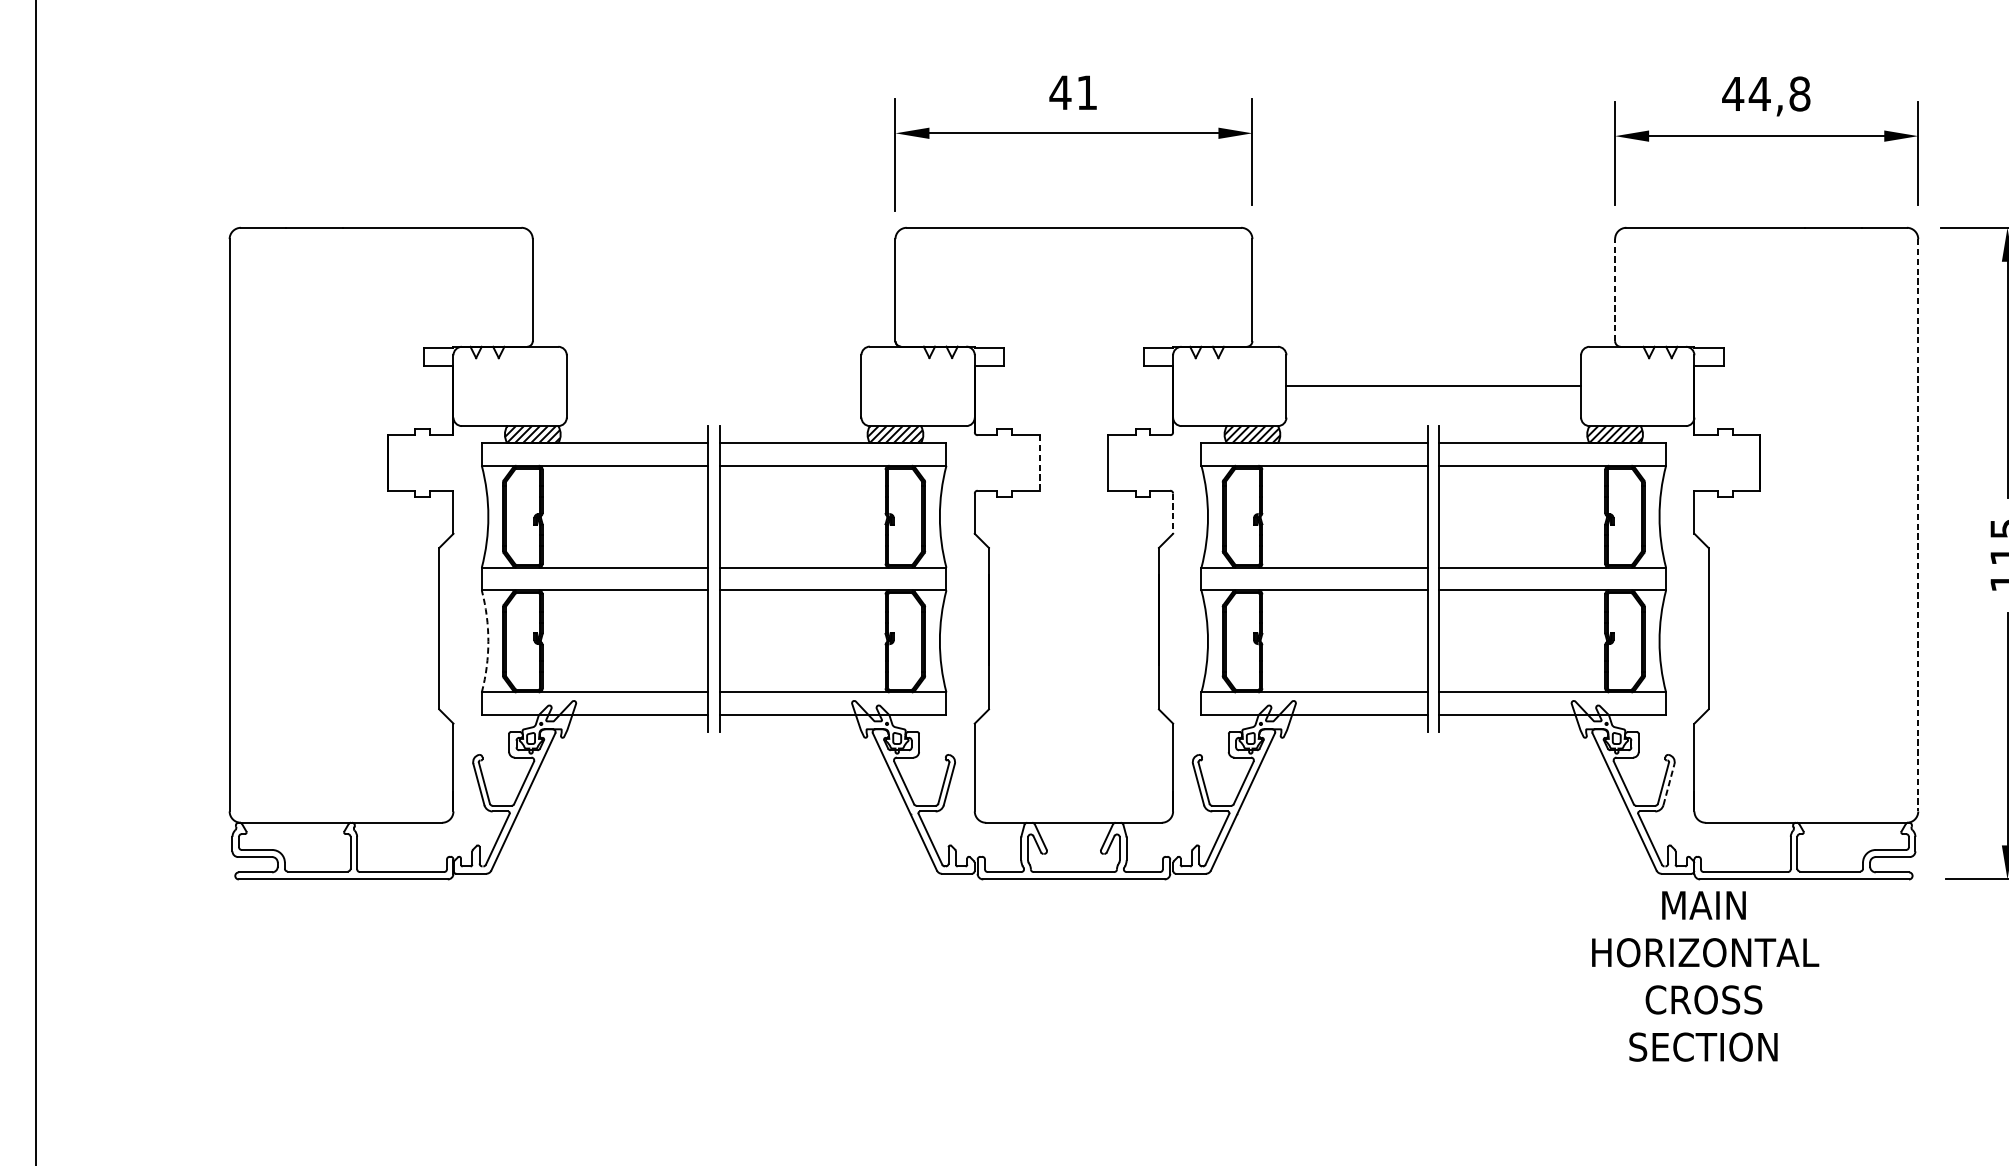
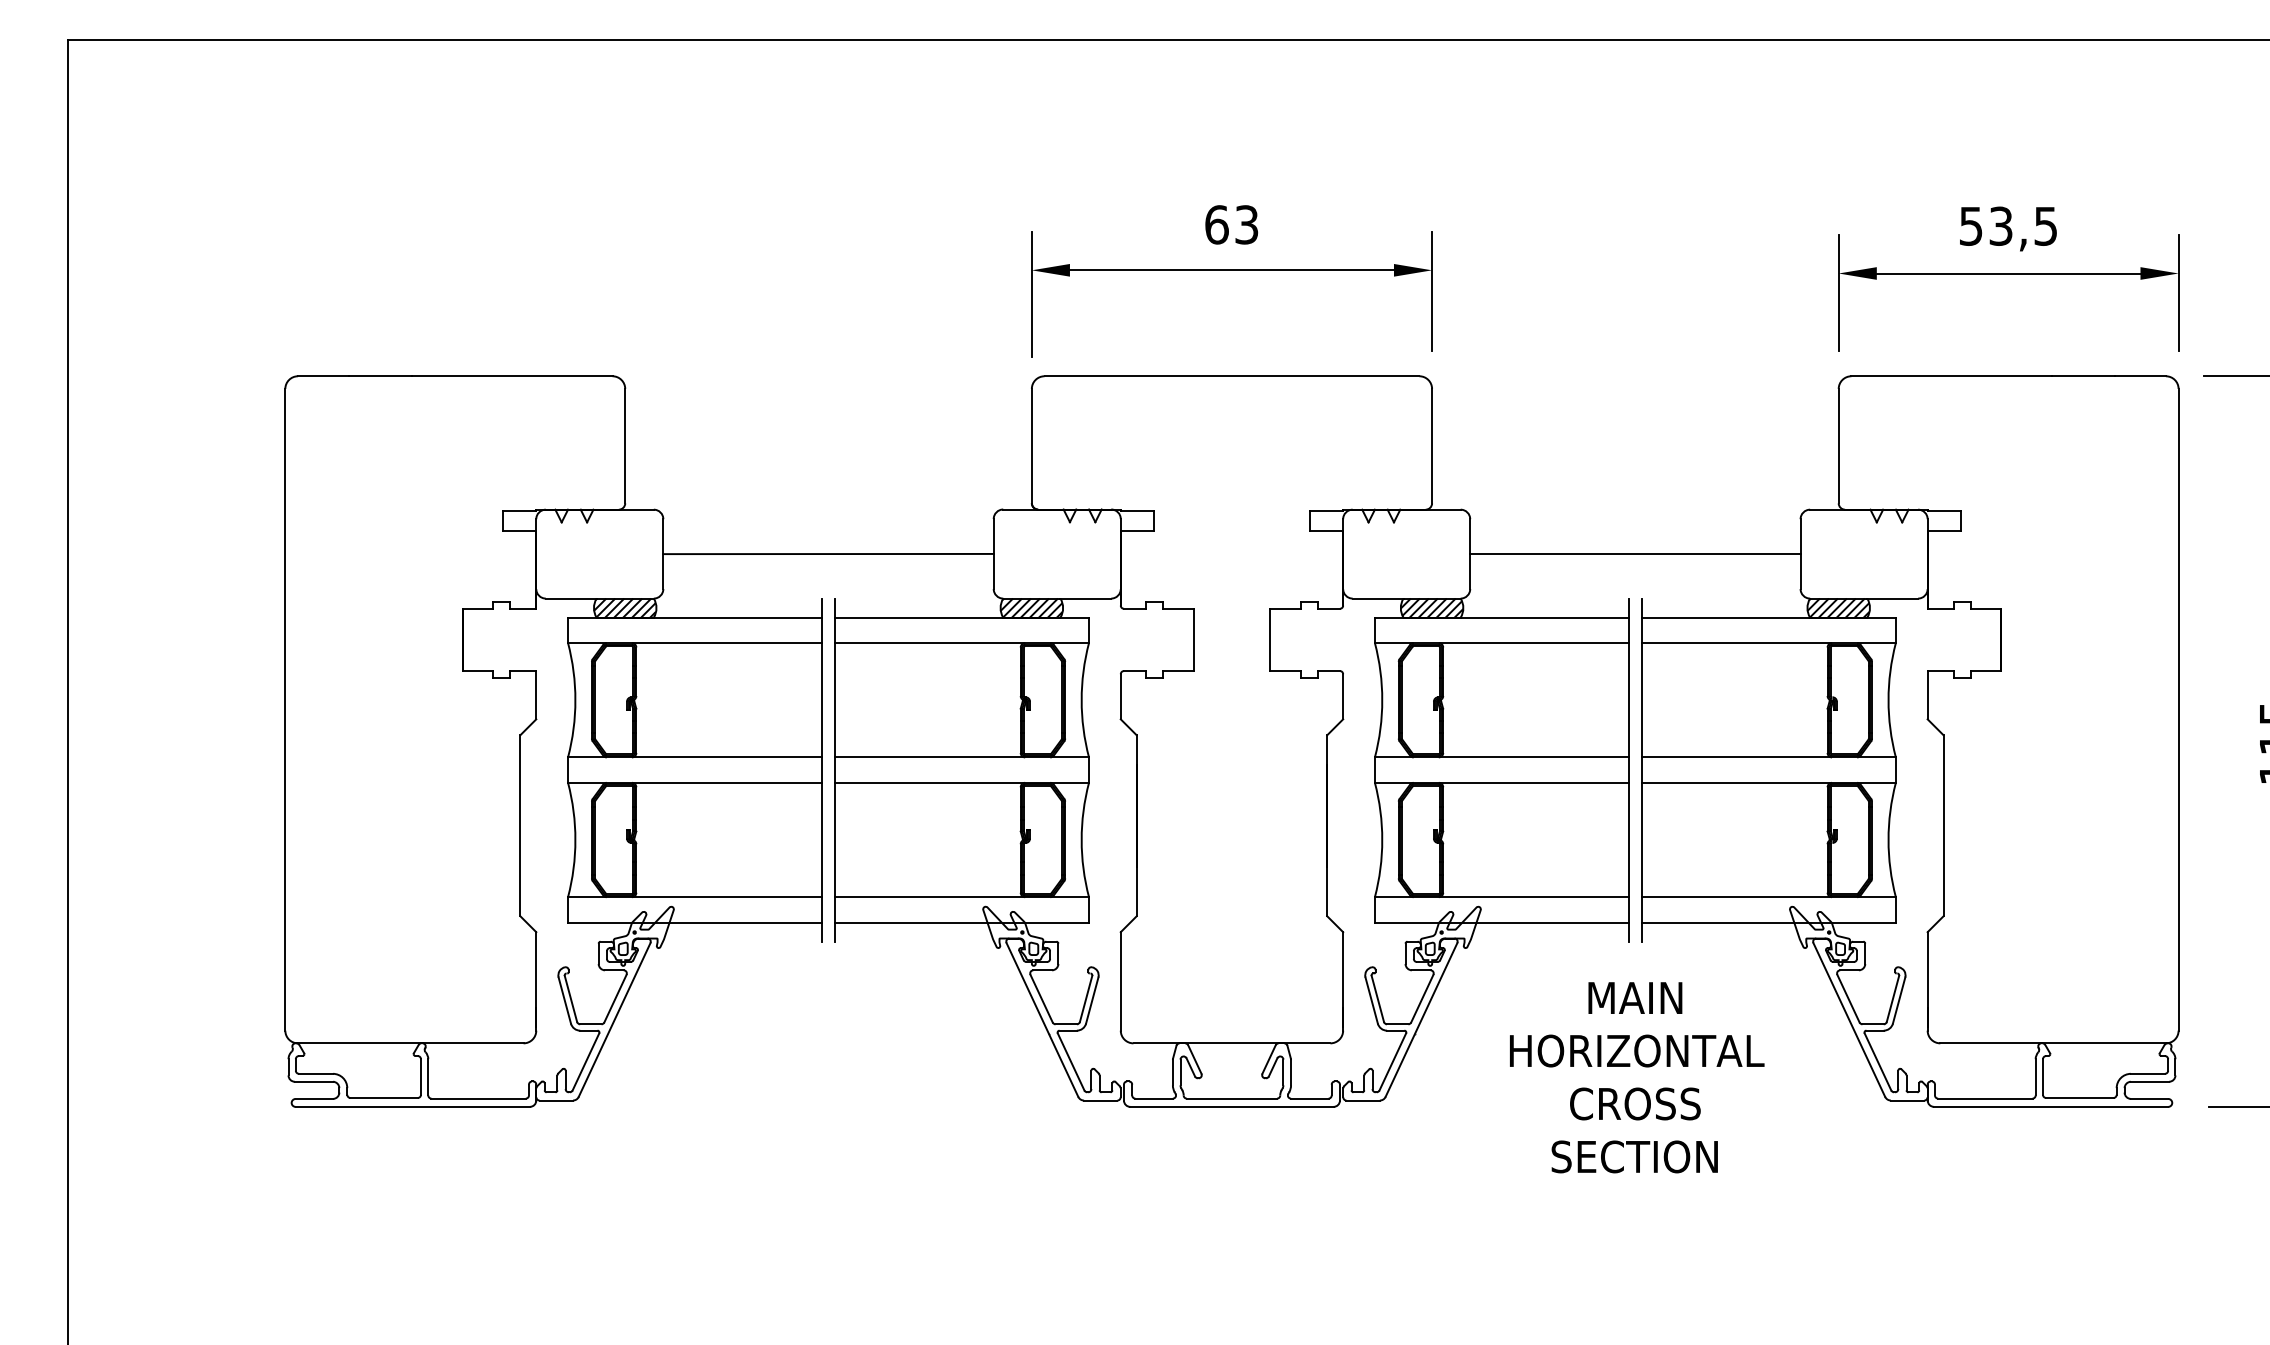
text: (1073, 92) -> (1231, 224), 41 -> 63
text: (1765, 93) -> (2007, 225), 44,8 -> 53,5
line: (1614, 289) -> (1838, 445), dashed -> solid
line: (714, 385) -> (828, 553), added
line: (1039, 463) -> (1193, 640), dashed -> solid
line: (1173, 513) -> (1343, 696), dashed -> solid
line: (1918, 525) -> (2178, 709), dashed -> solid
arc: (488, 641) -> (575, 840), dashed -> solid
line: (1669, 784) -> (1899, 1000), dashed -> solid
text: (1705, 976) -> (1637, 1077), moved

